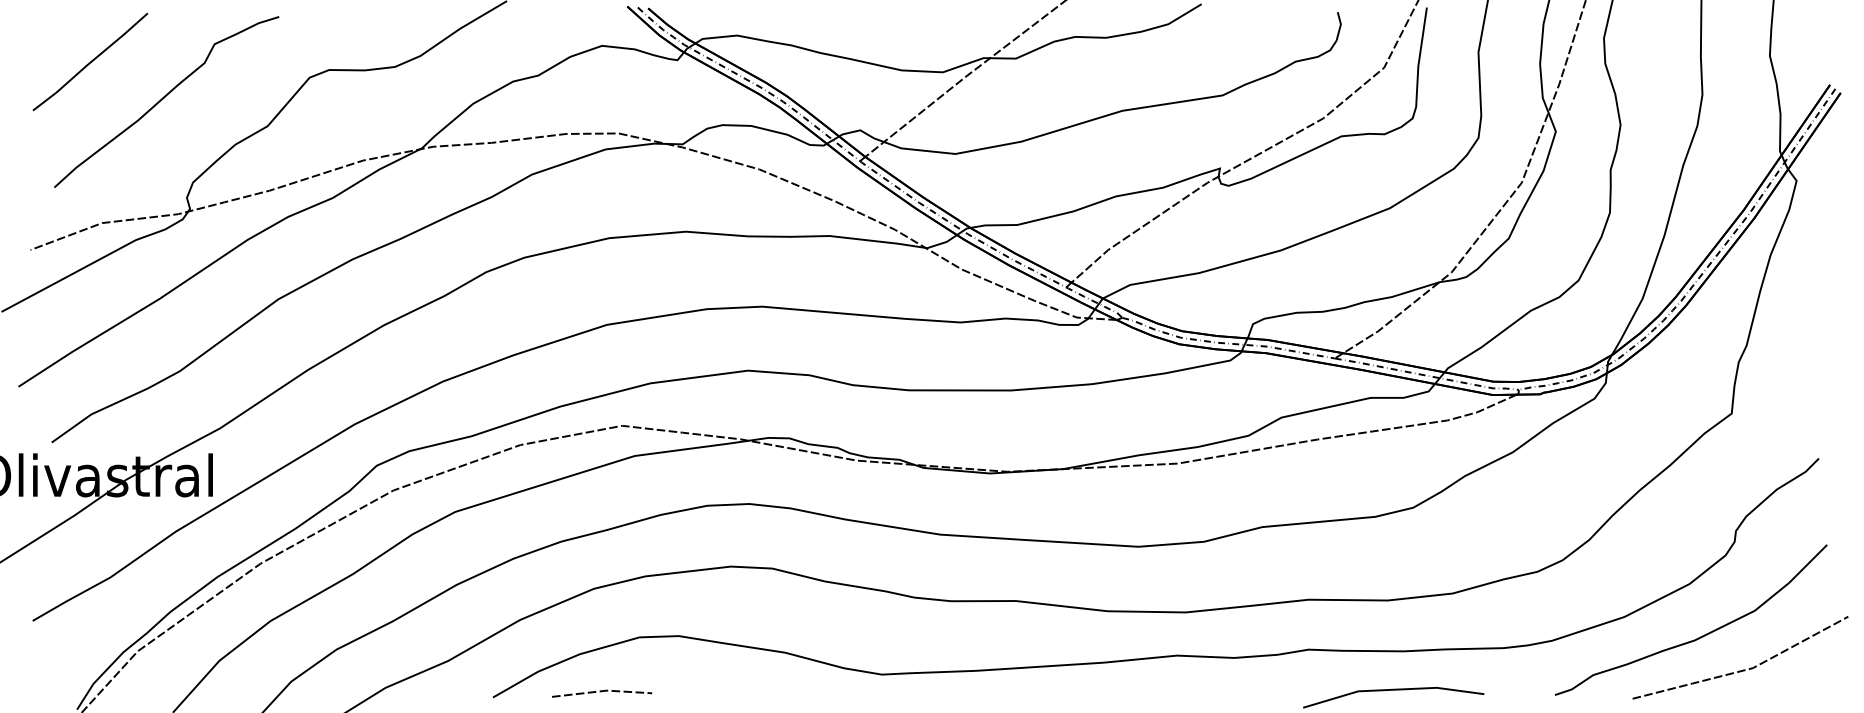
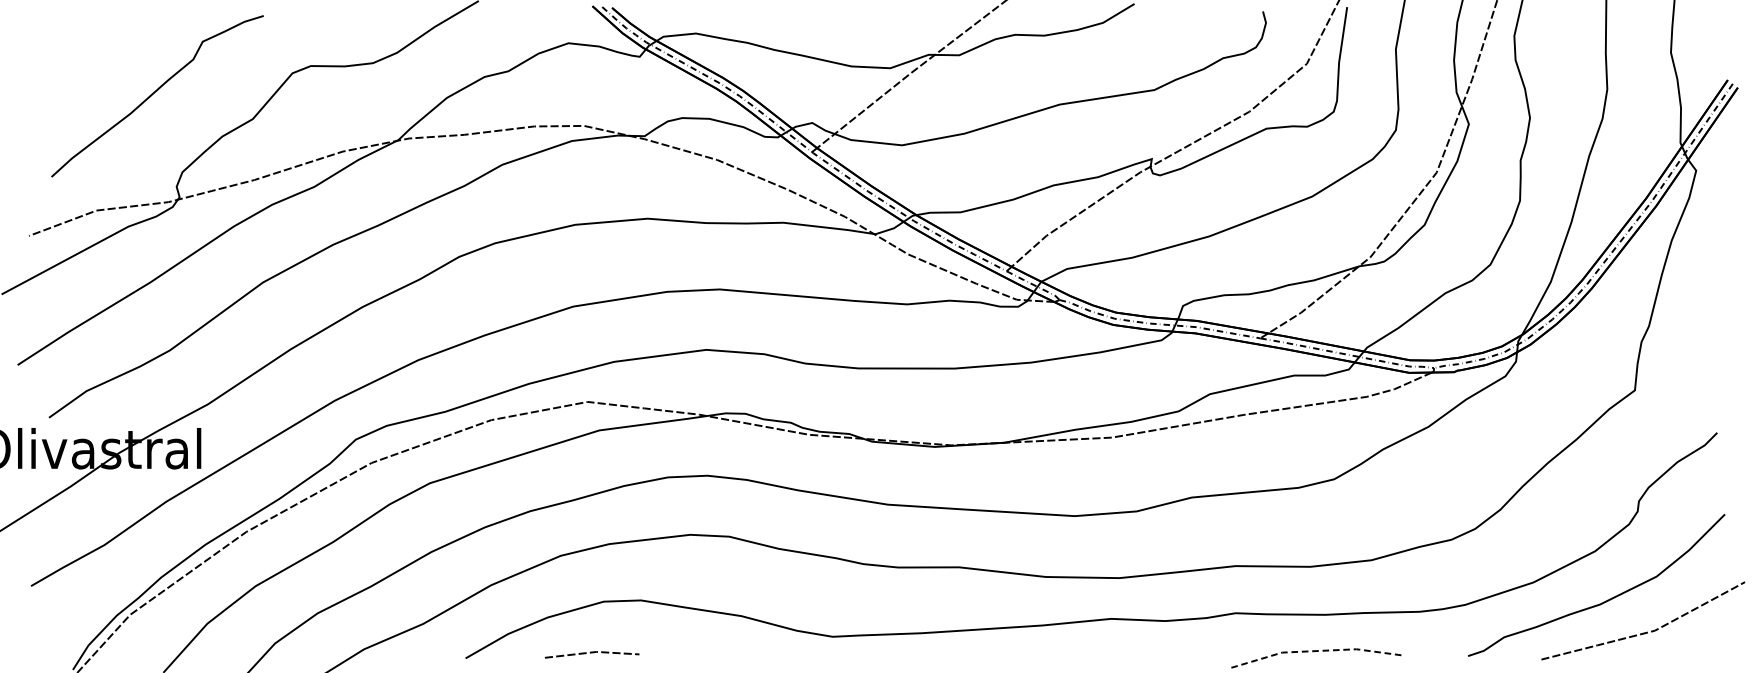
line: (90, 61) -> (85, 58), removed
line: (1393, 689) -> (1315, 650), solid -> dashed
line: (601, 692) -> (591, 653), moved

